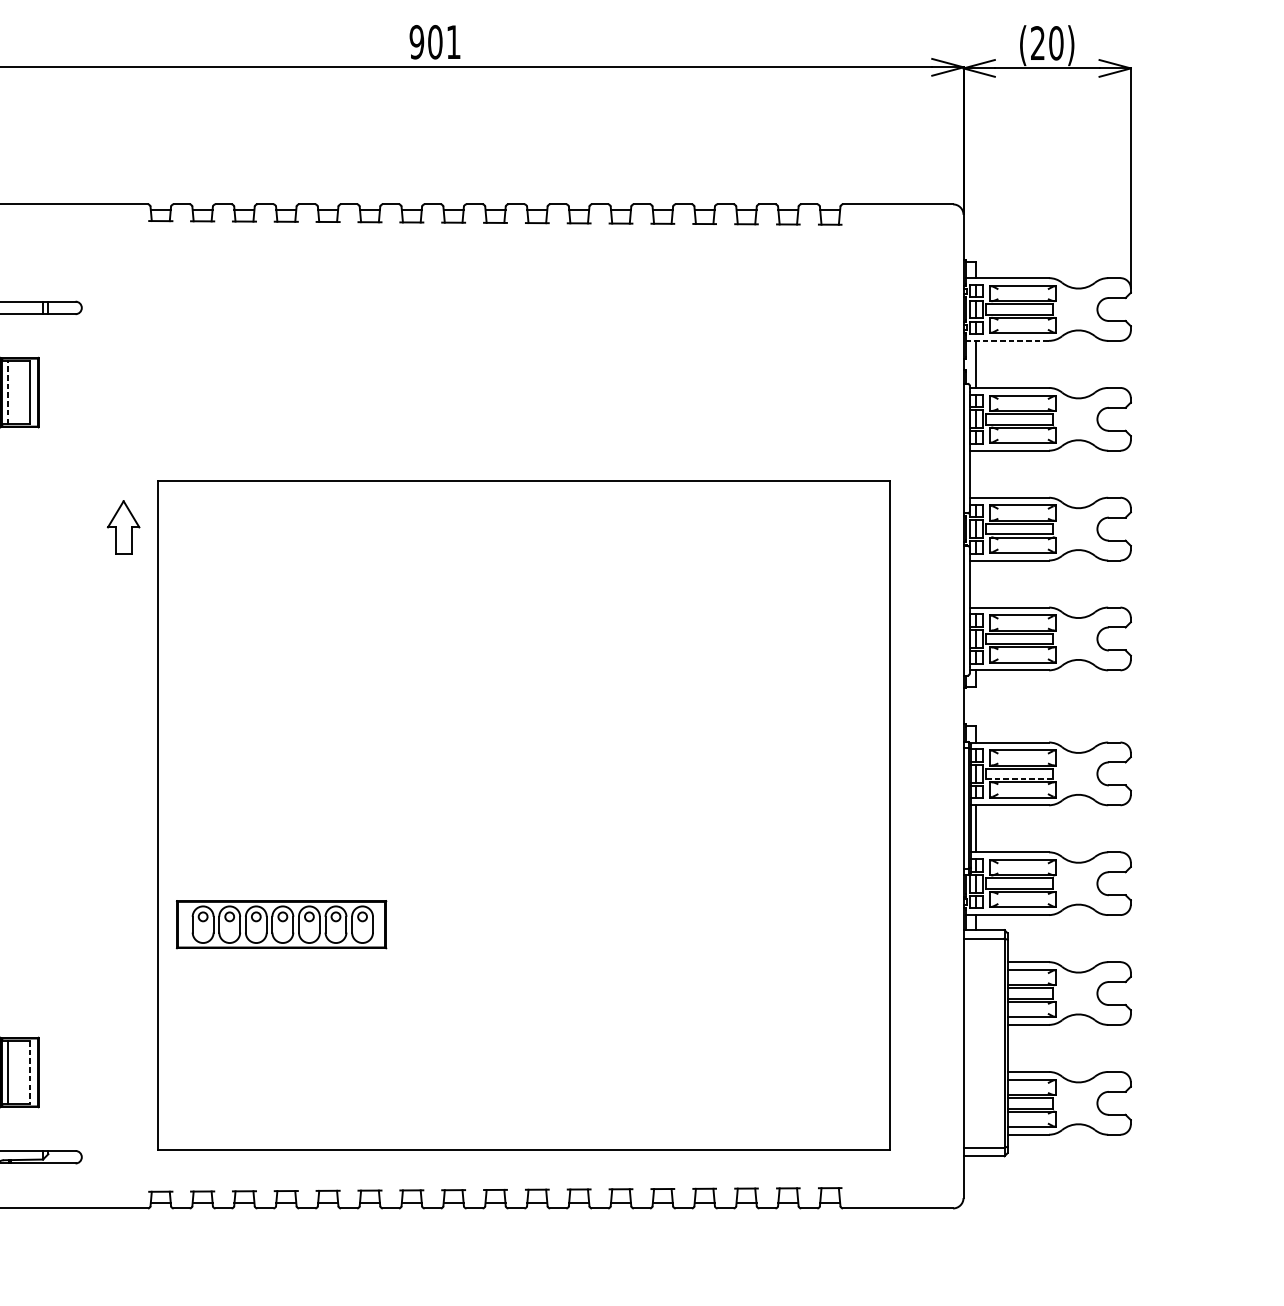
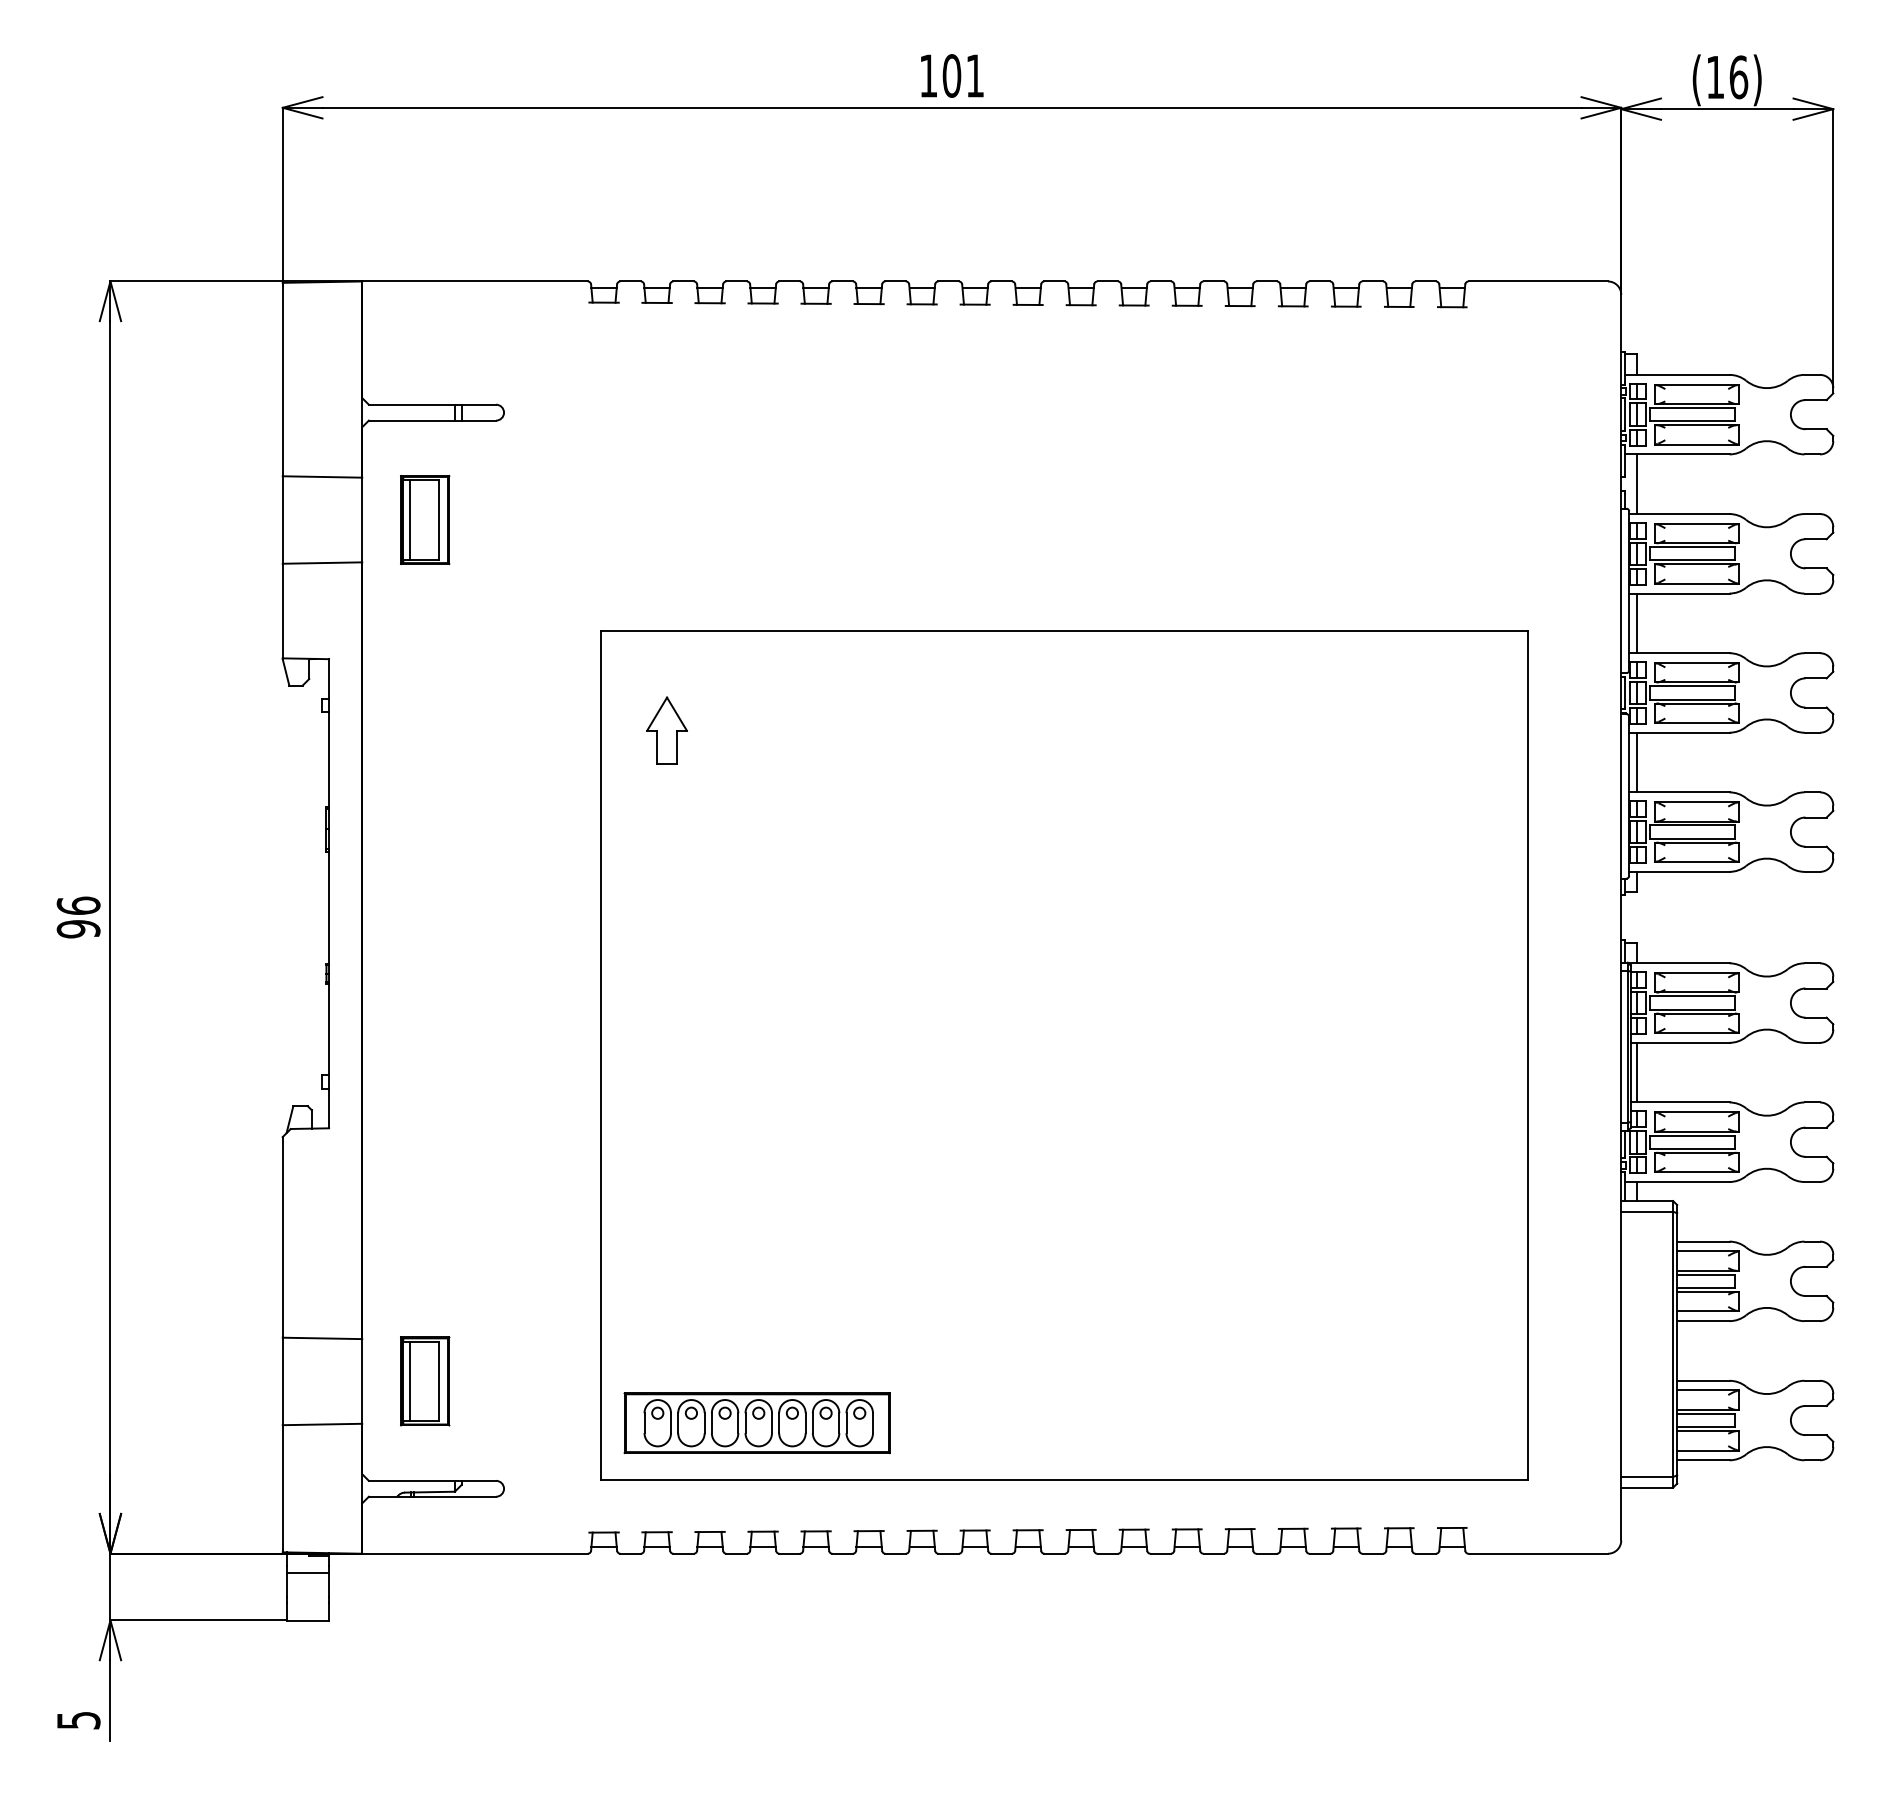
text: (416, 41) -> (928, 75), 901 -> 101
text: (1047, 43) -> (1727, 77), (20) -> (16)
line: (1007, 340) -> (1676, 454), dashed -> solid
line: (7, 393) -> (409, 520), dashed -> solid
line: (976, 474) -> (1637, 623), added
part: (123, 527) -> (666, 730), moved
line: (976, 584) -> (1637, 762), added
line: (1019, 778) -> (1692, 1009), dashed -> solid
part: (281, 924) -> (756, 1423), moved
line: (30, 1072) -> (438, 1381), dashed -> solid

